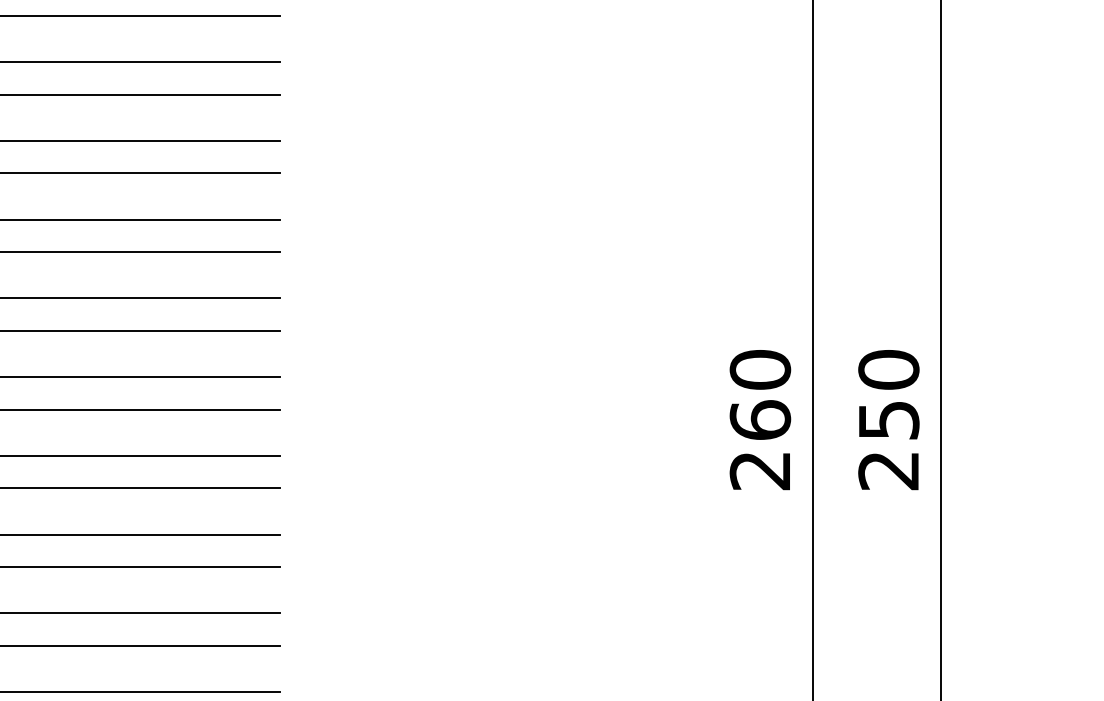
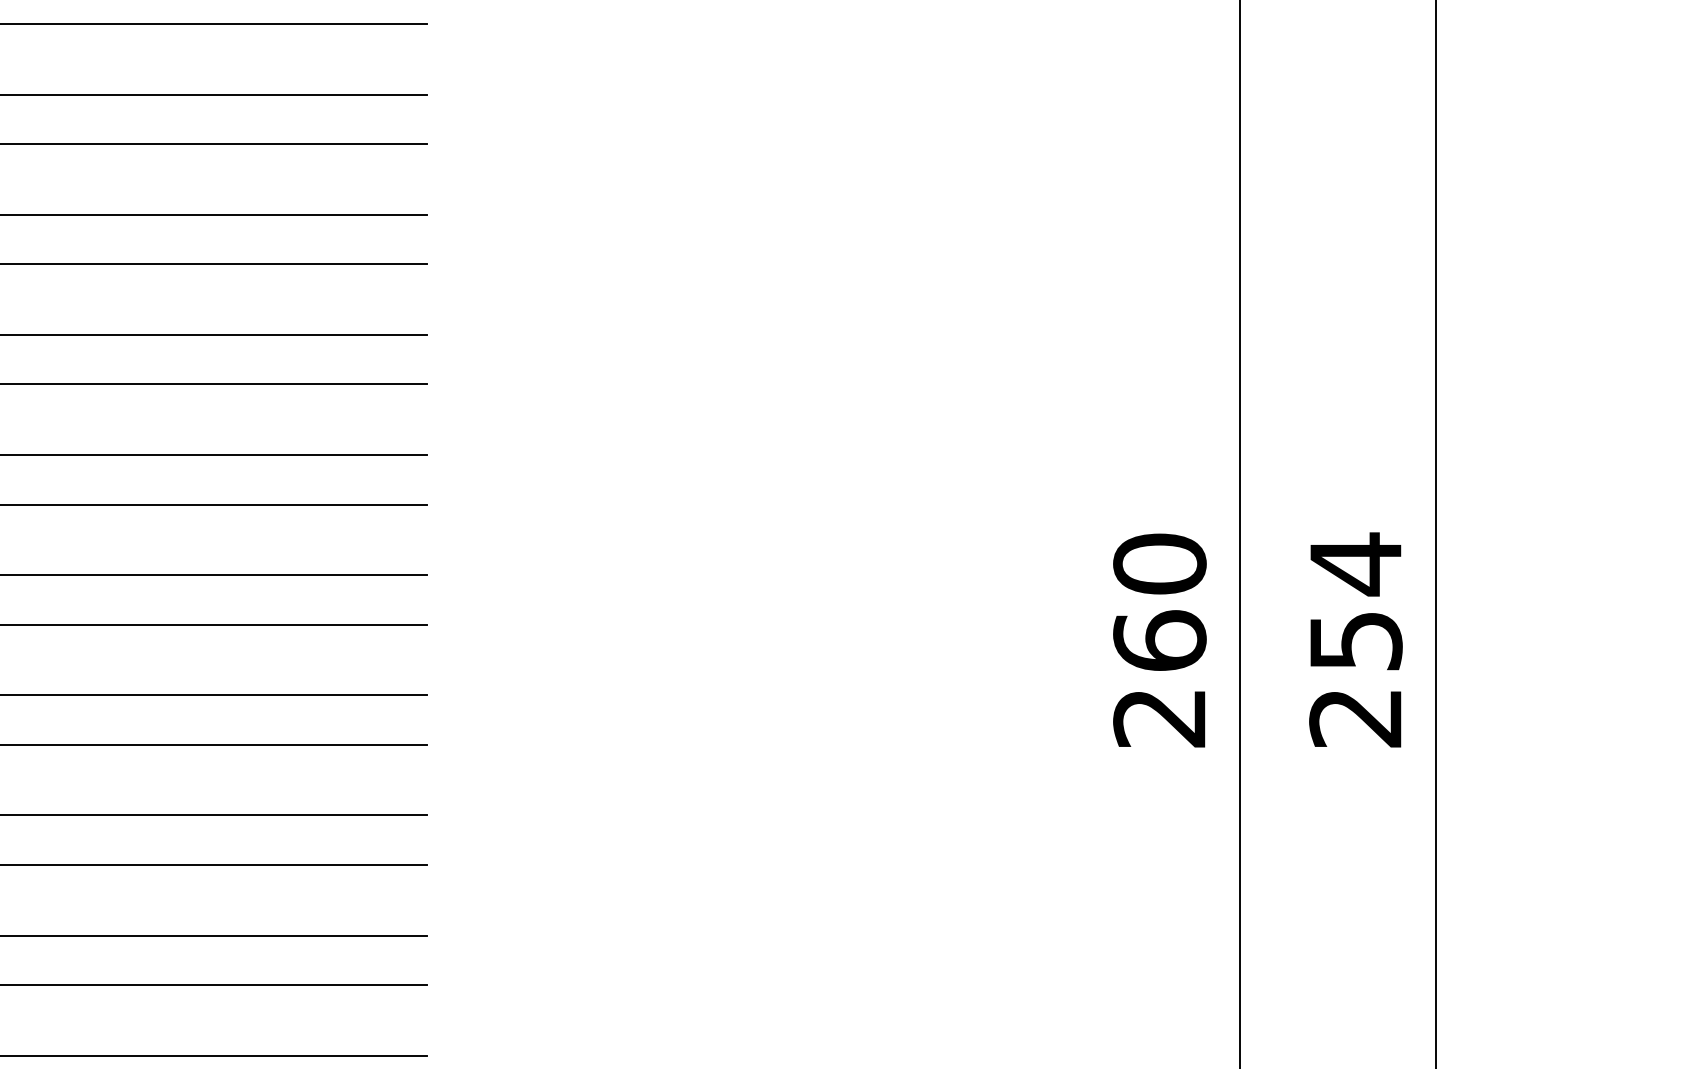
text: (888, 370) -> (1355, 565), 250 -> 254

